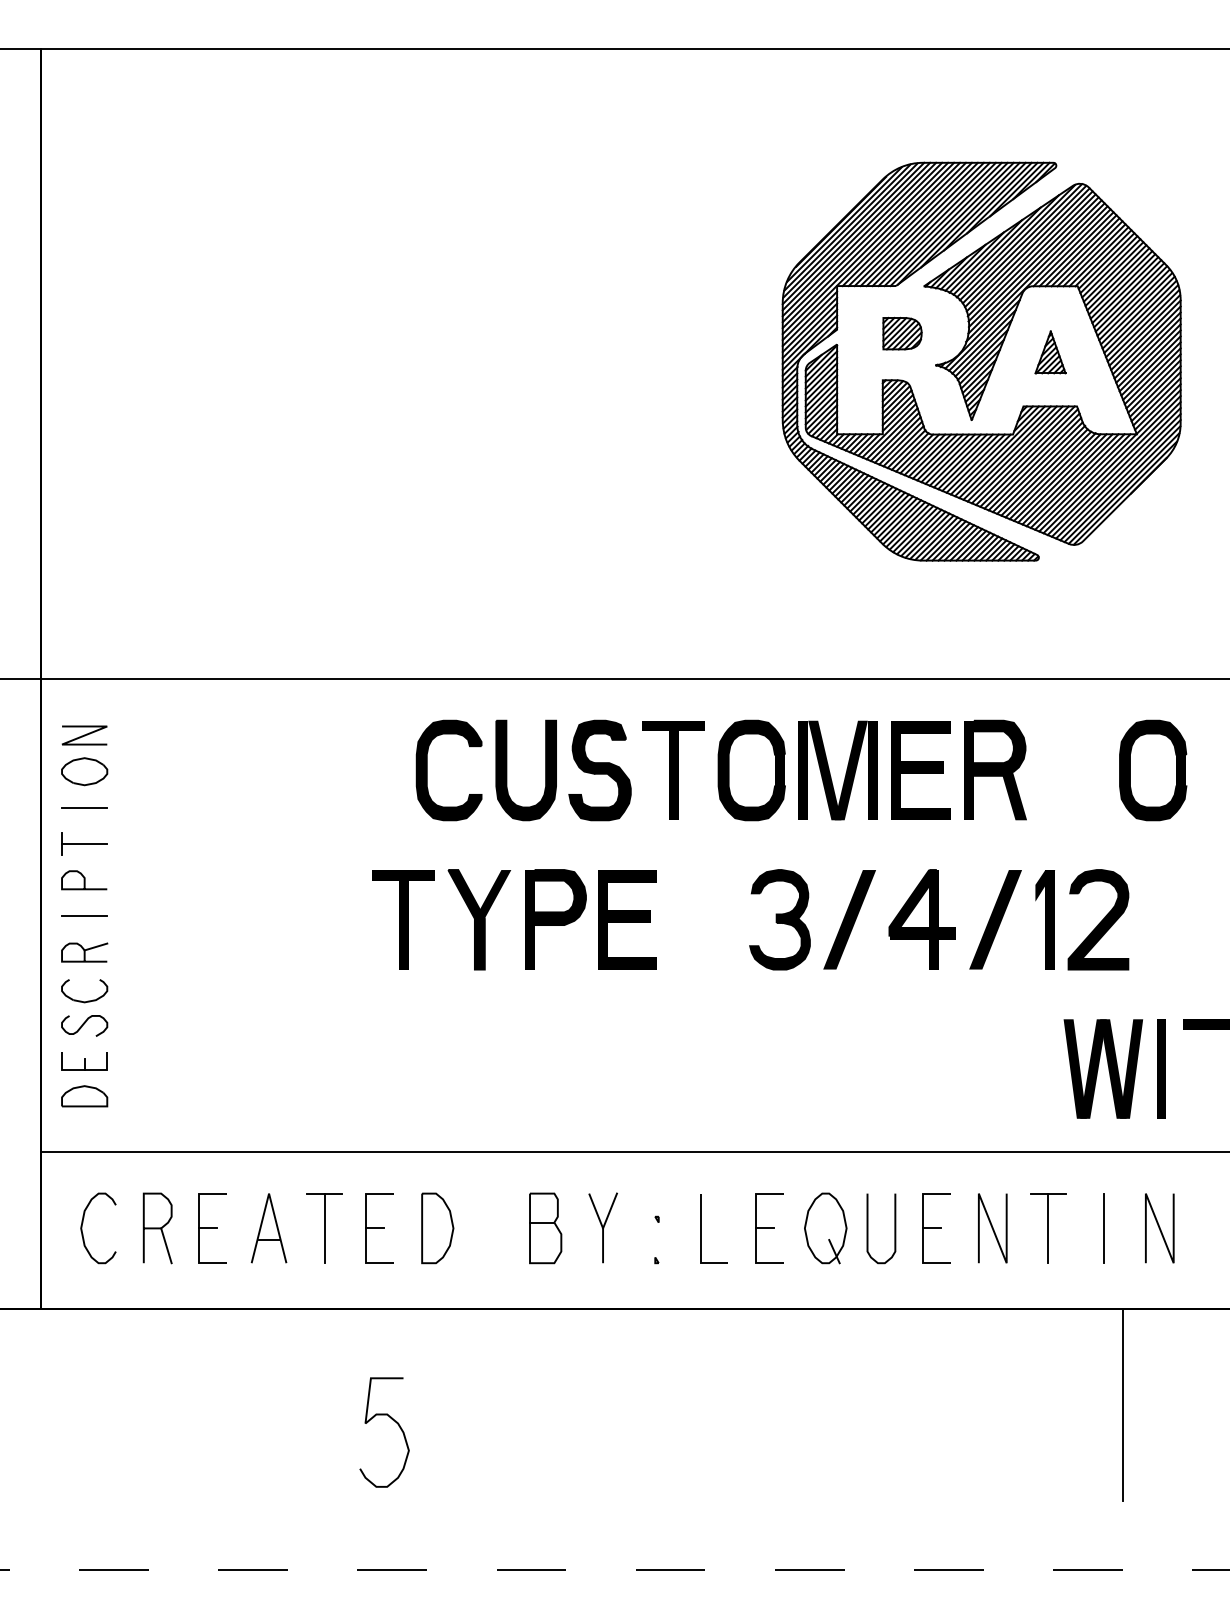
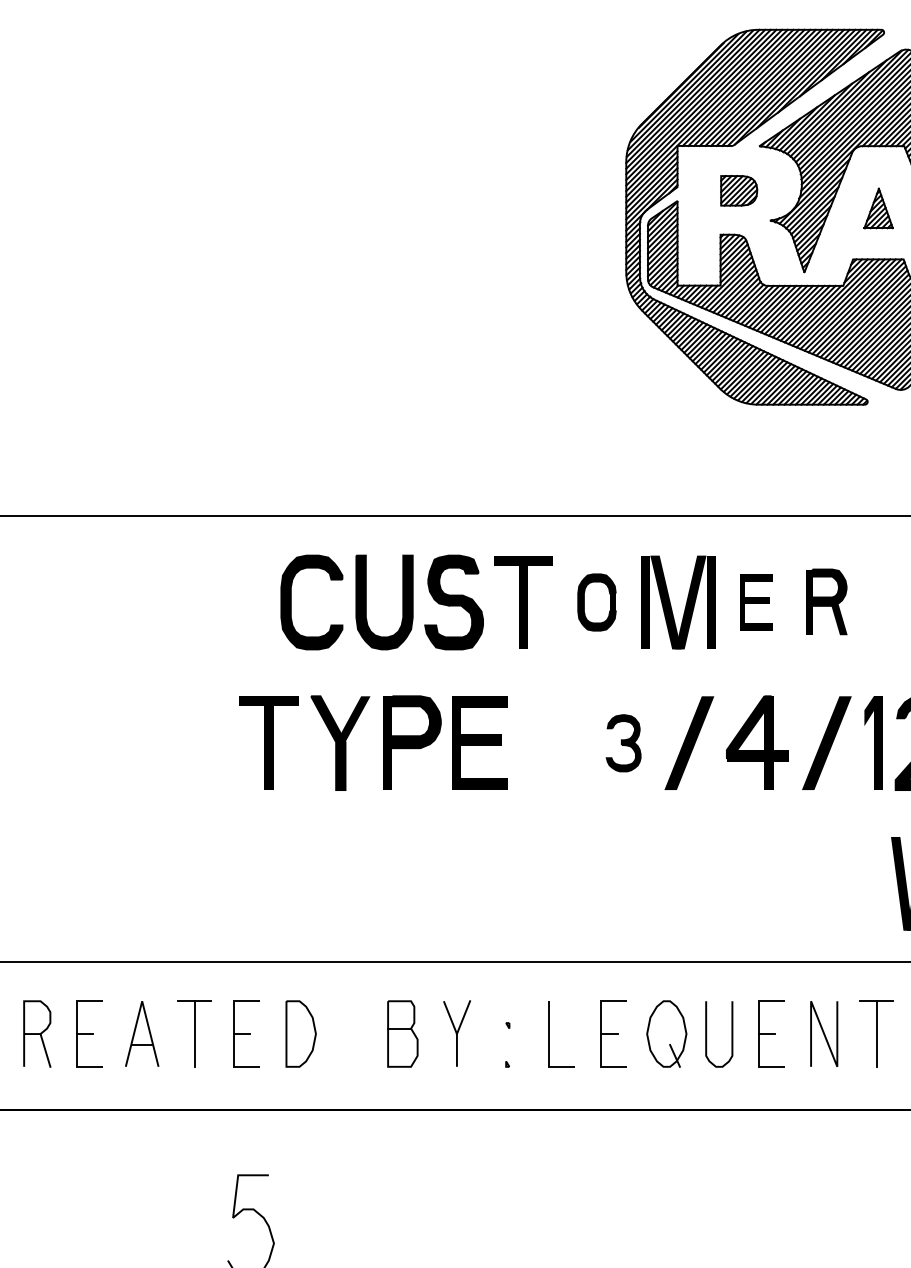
part: (995, 769) -> (826, 601), size x0.7
part: (751, 770) -> (596, 602), size x0.6
part: (920, 770) -> (756, 602), size x0.6
part: (779, 919) -> (623, 742), size x0.6

